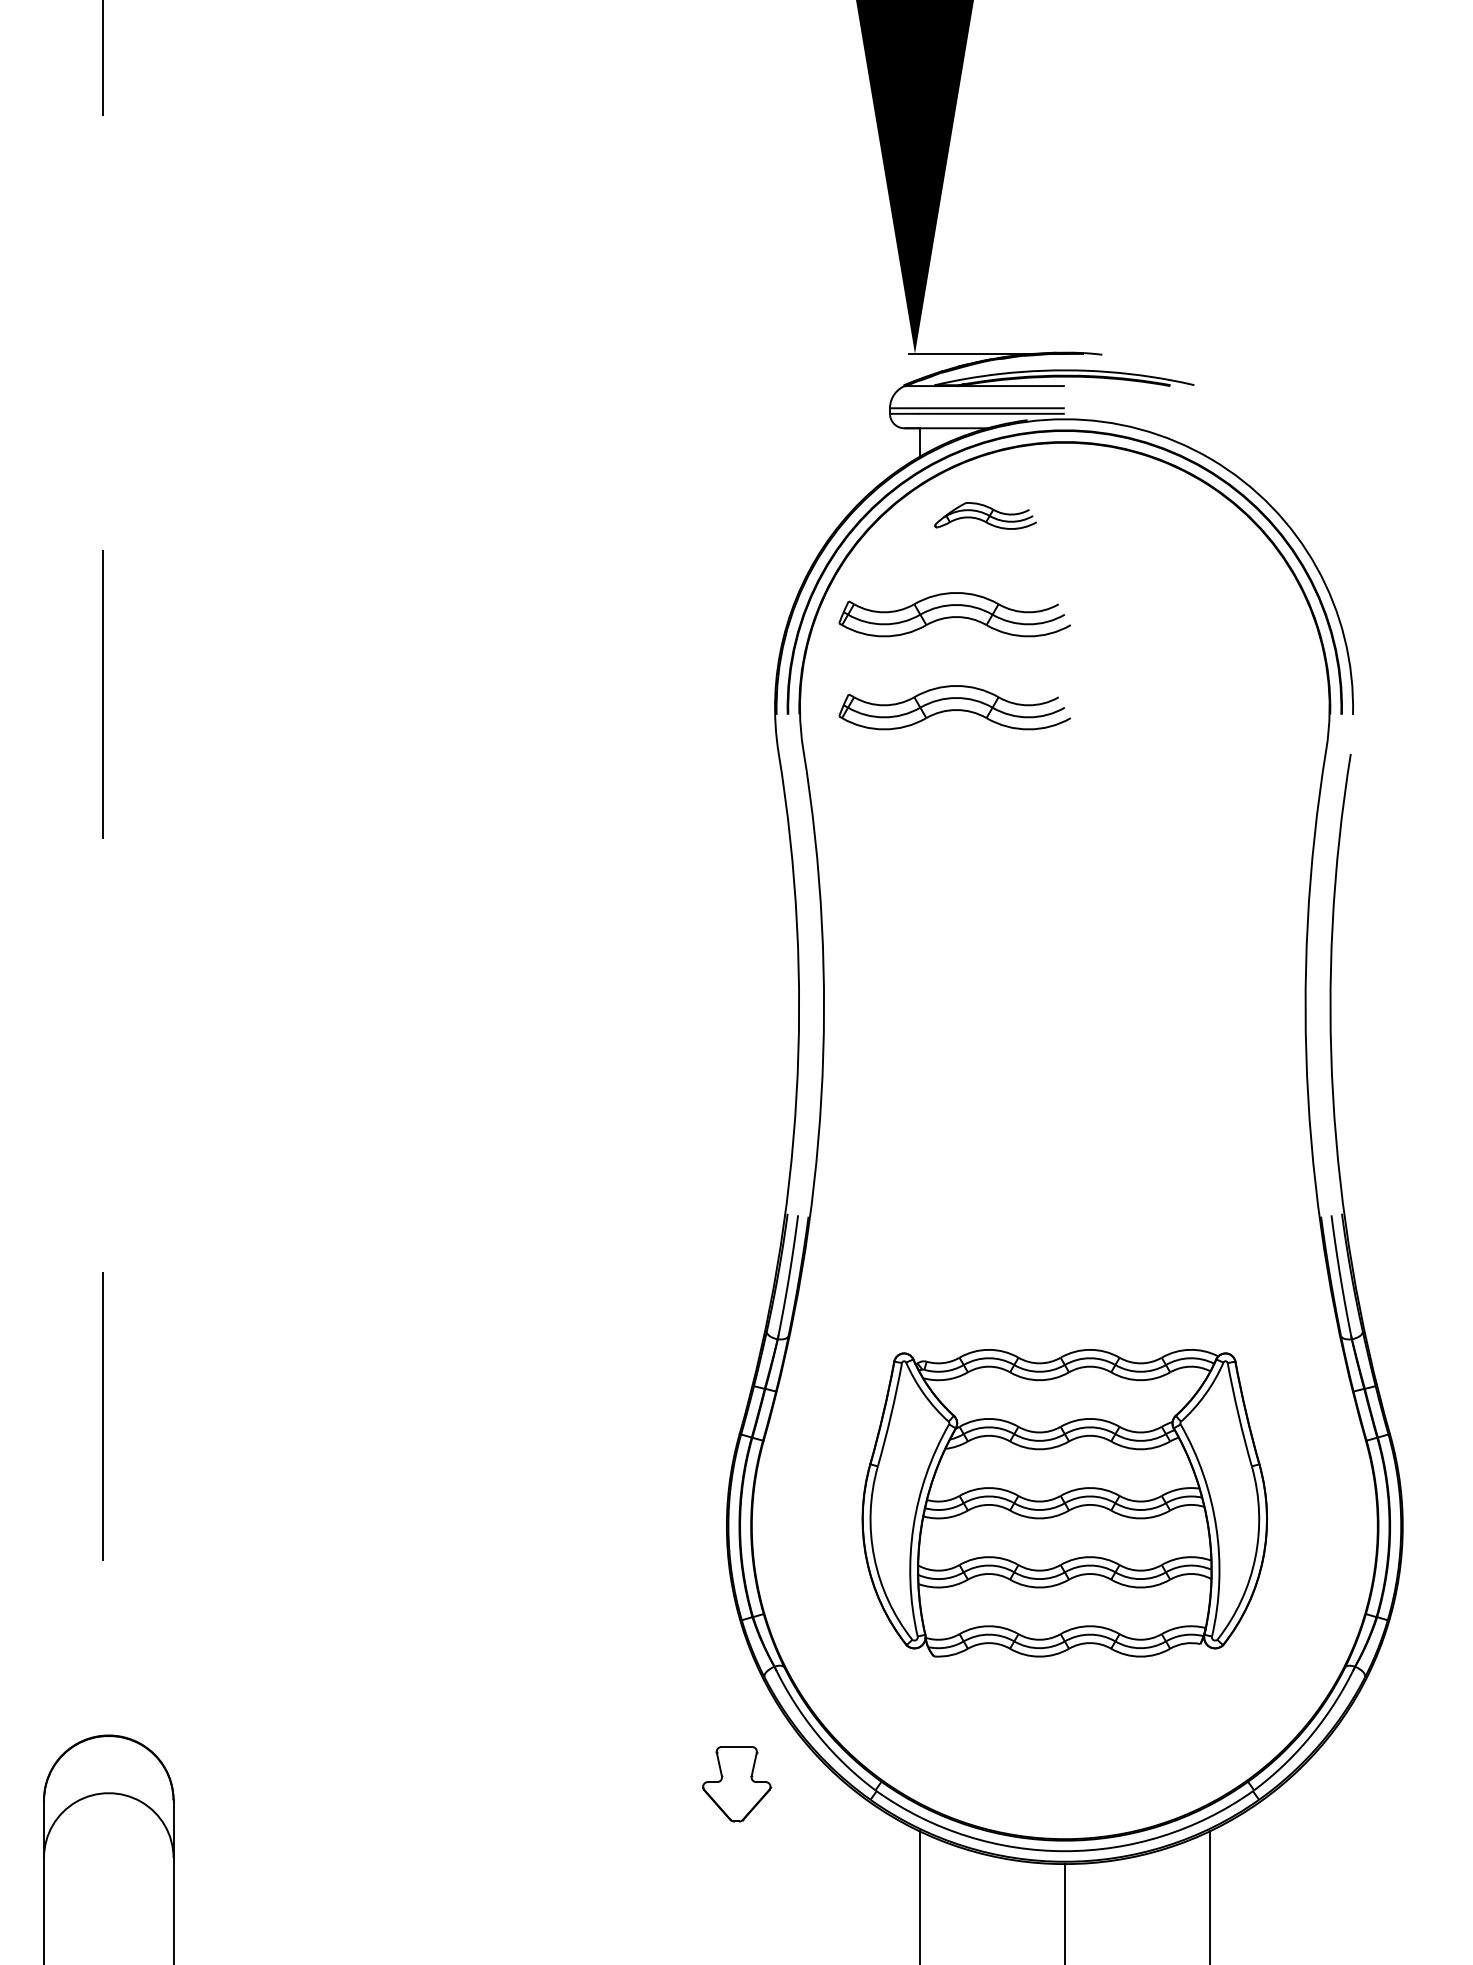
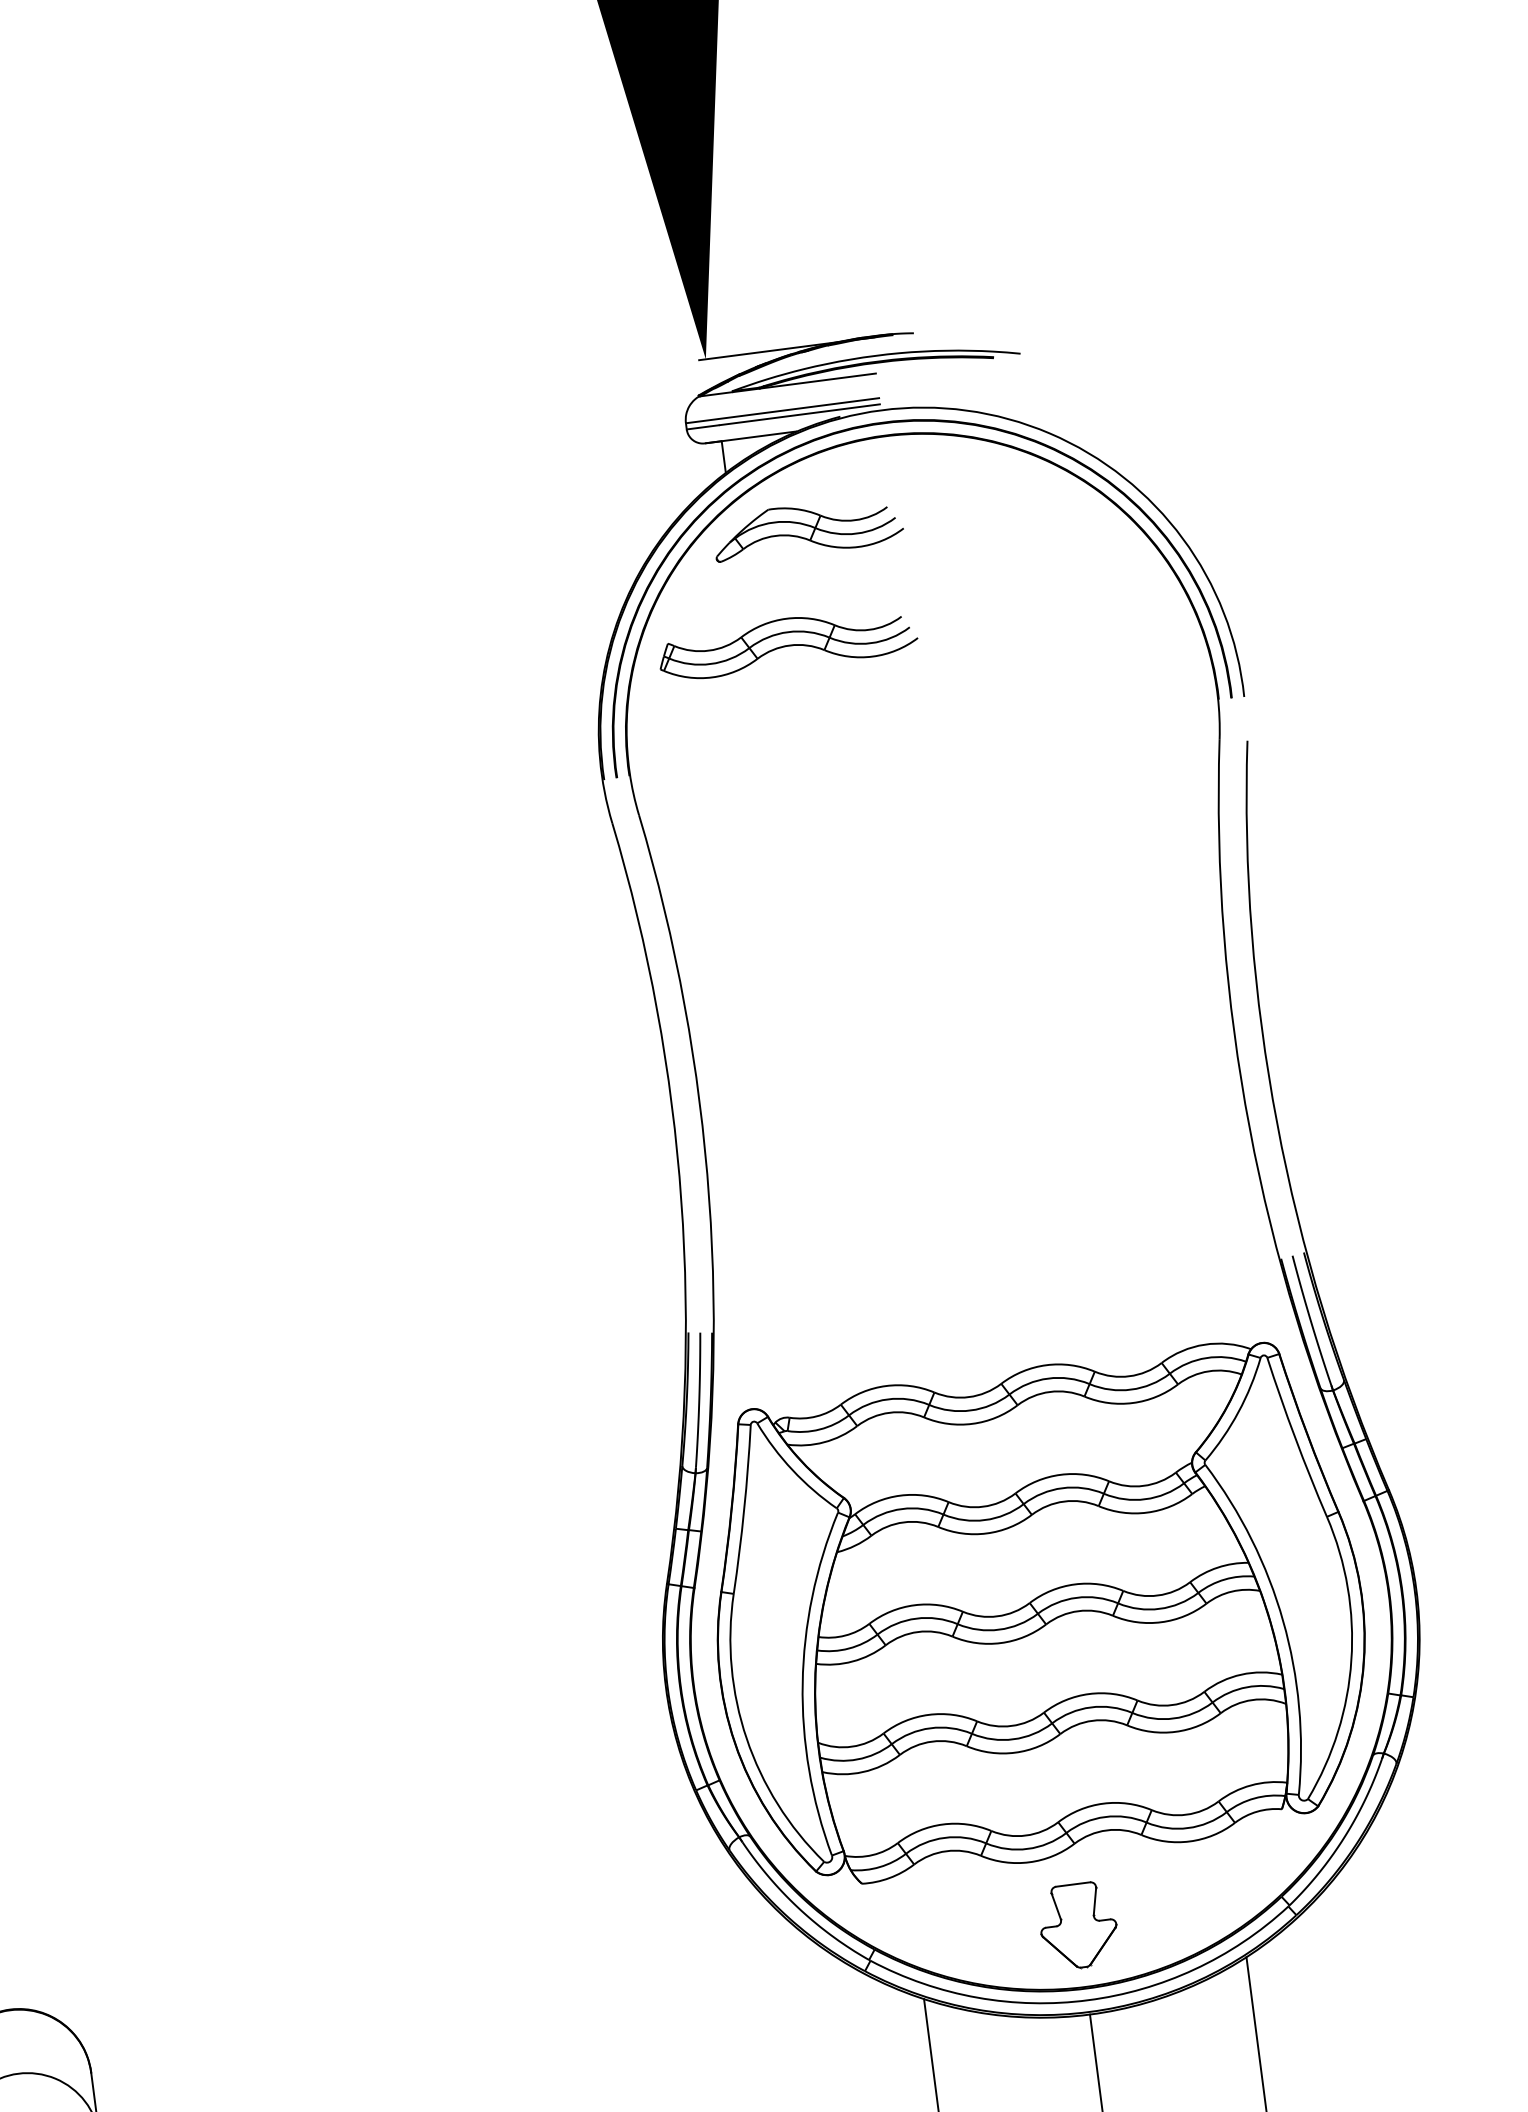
part: (985, 515) -> (807, 528), size x1.67
part: (954, 707) -> (800, 746), removed
part: (1064, 1503) -> (1037, 1614), size x1.43
part: (737, 1784) -> (1079, 1926), moved

